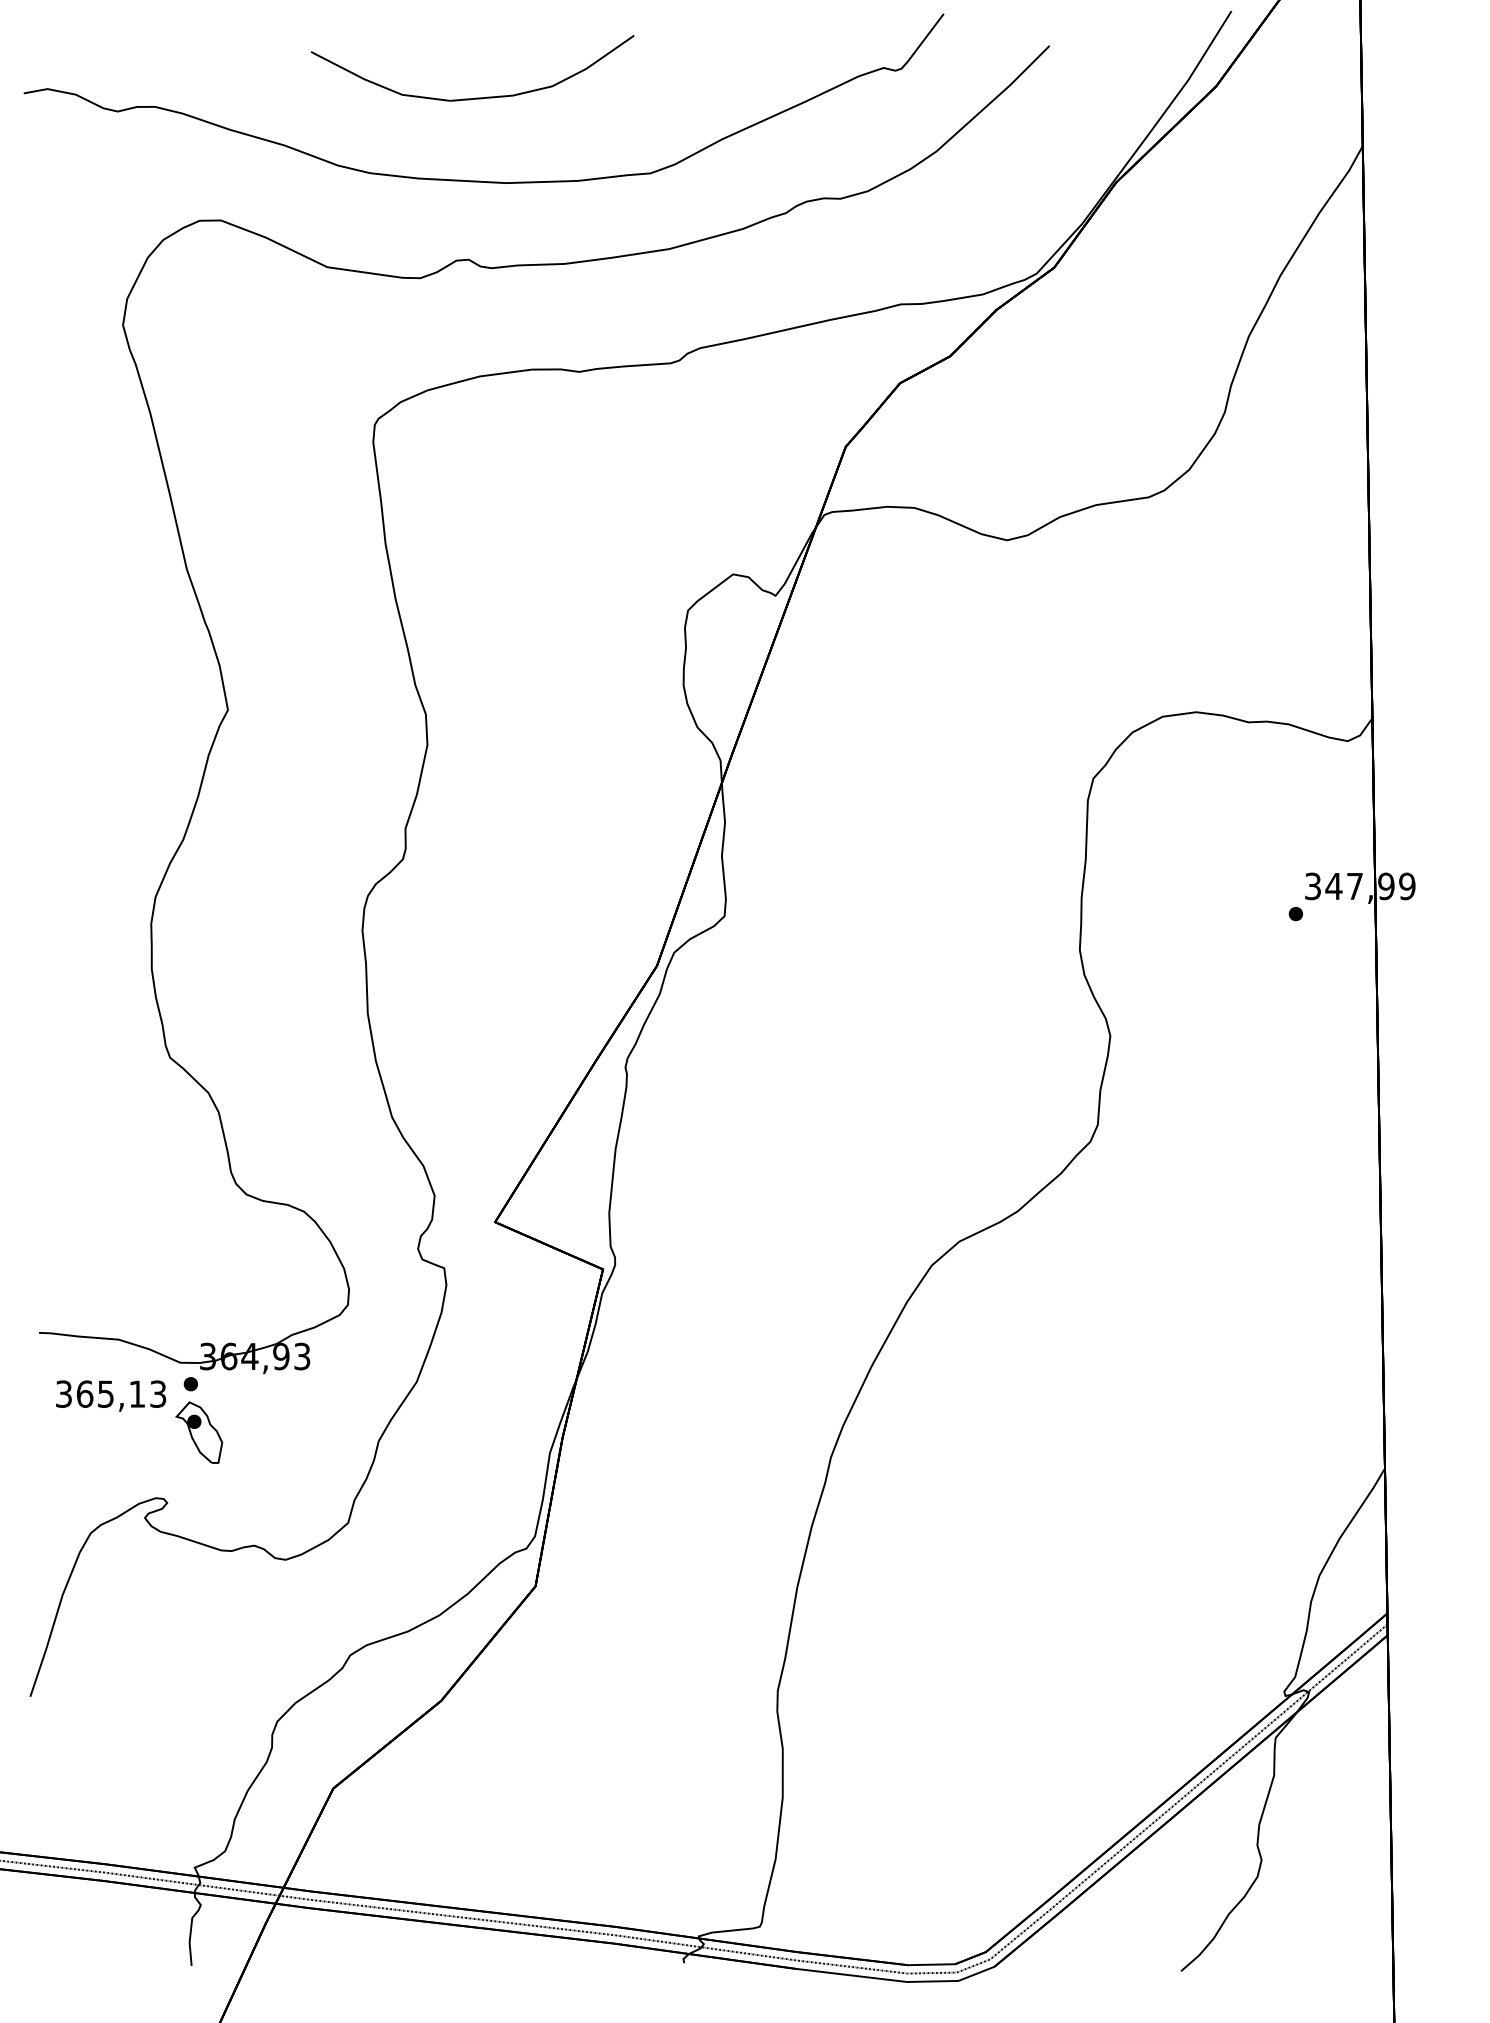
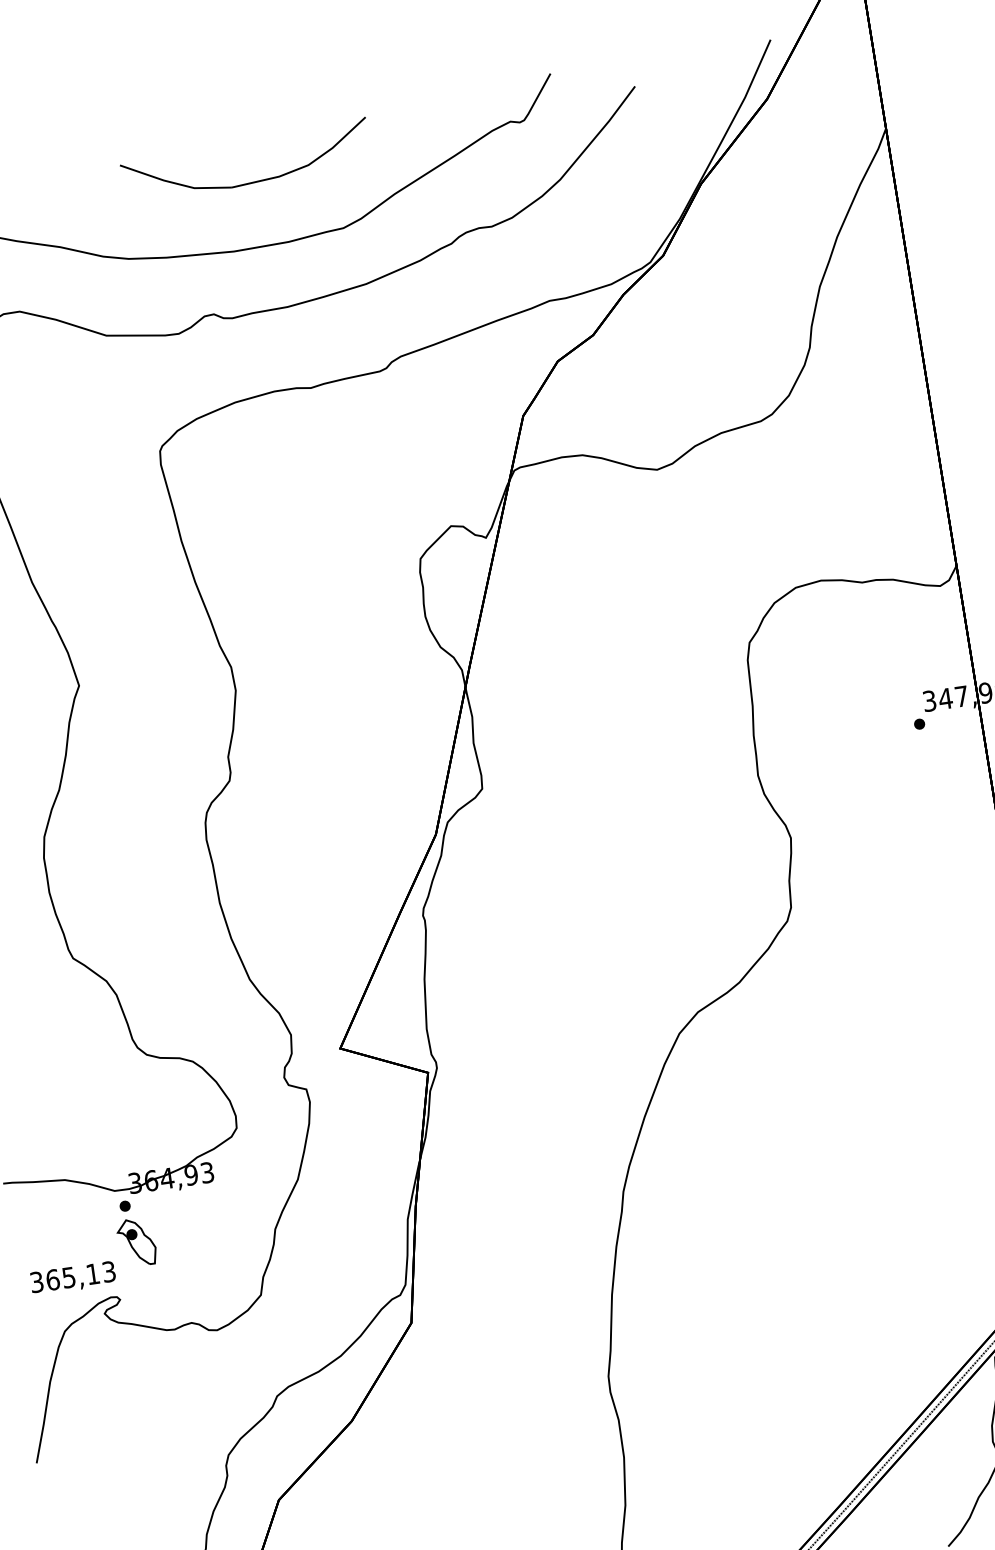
part: (475, 97) -> (250, 182), moved
text: (111, 1395) -> (73, 1278), moved

